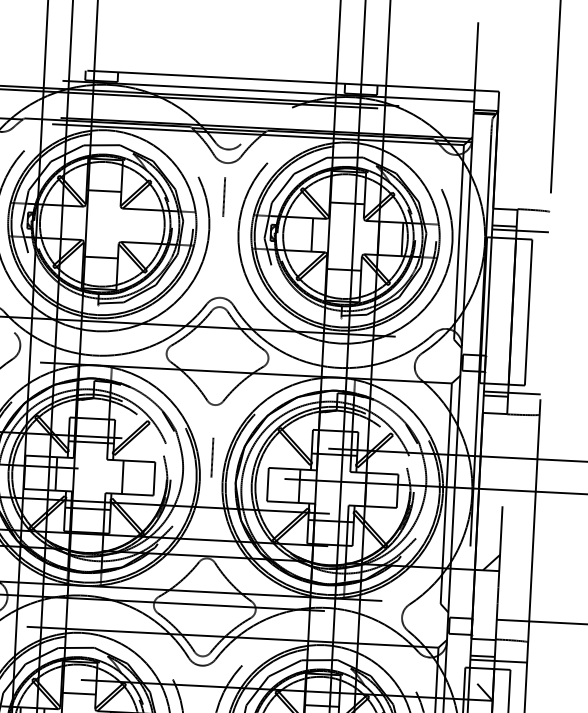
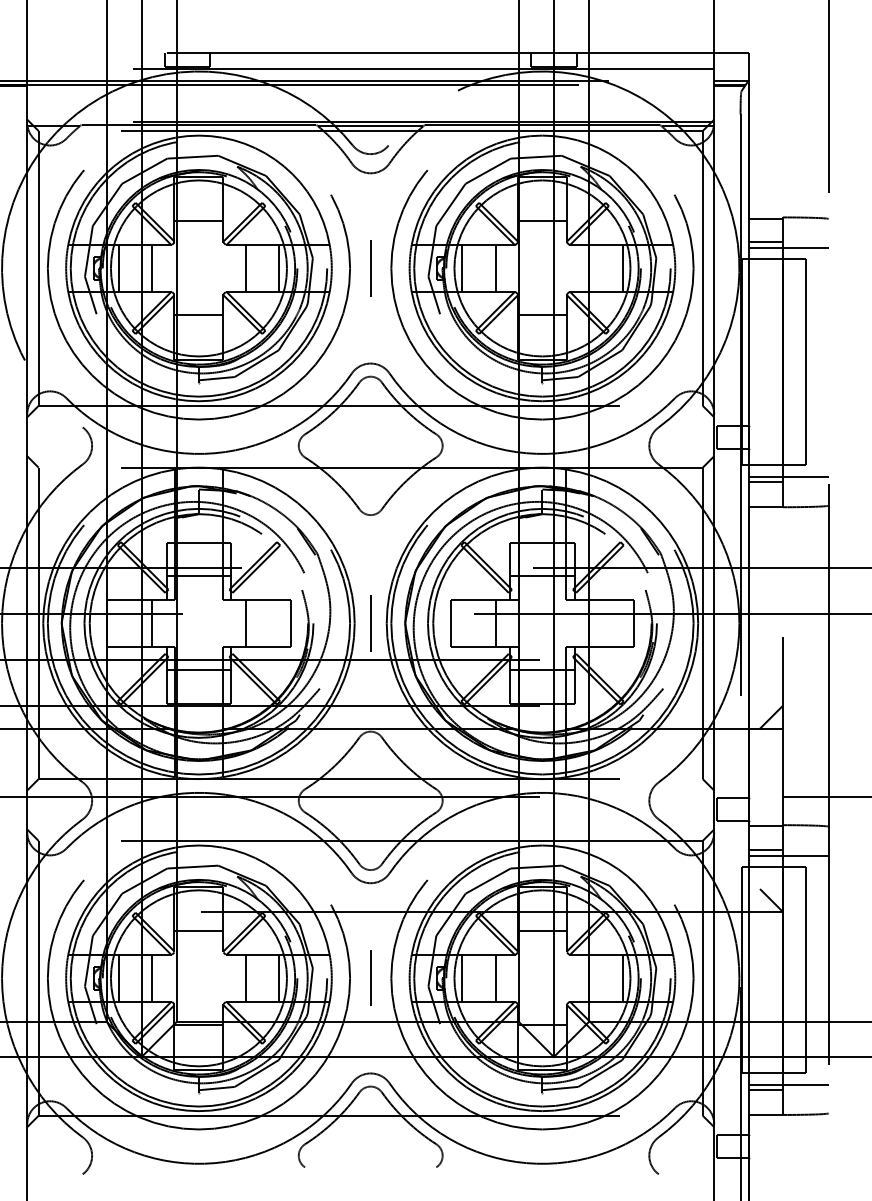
line: (224, 197) -> (370, 268), moved
line: (45, 221) -> (118, 268), added
line: (69, 222) -> (152, 268), added
line: (135, 226) -> (245, 268), added
line: (159, 227) -> (279, 268), added
line: (288, 233) -> (462, 268), added
line: (212, 457) -> (370, 623), moved

